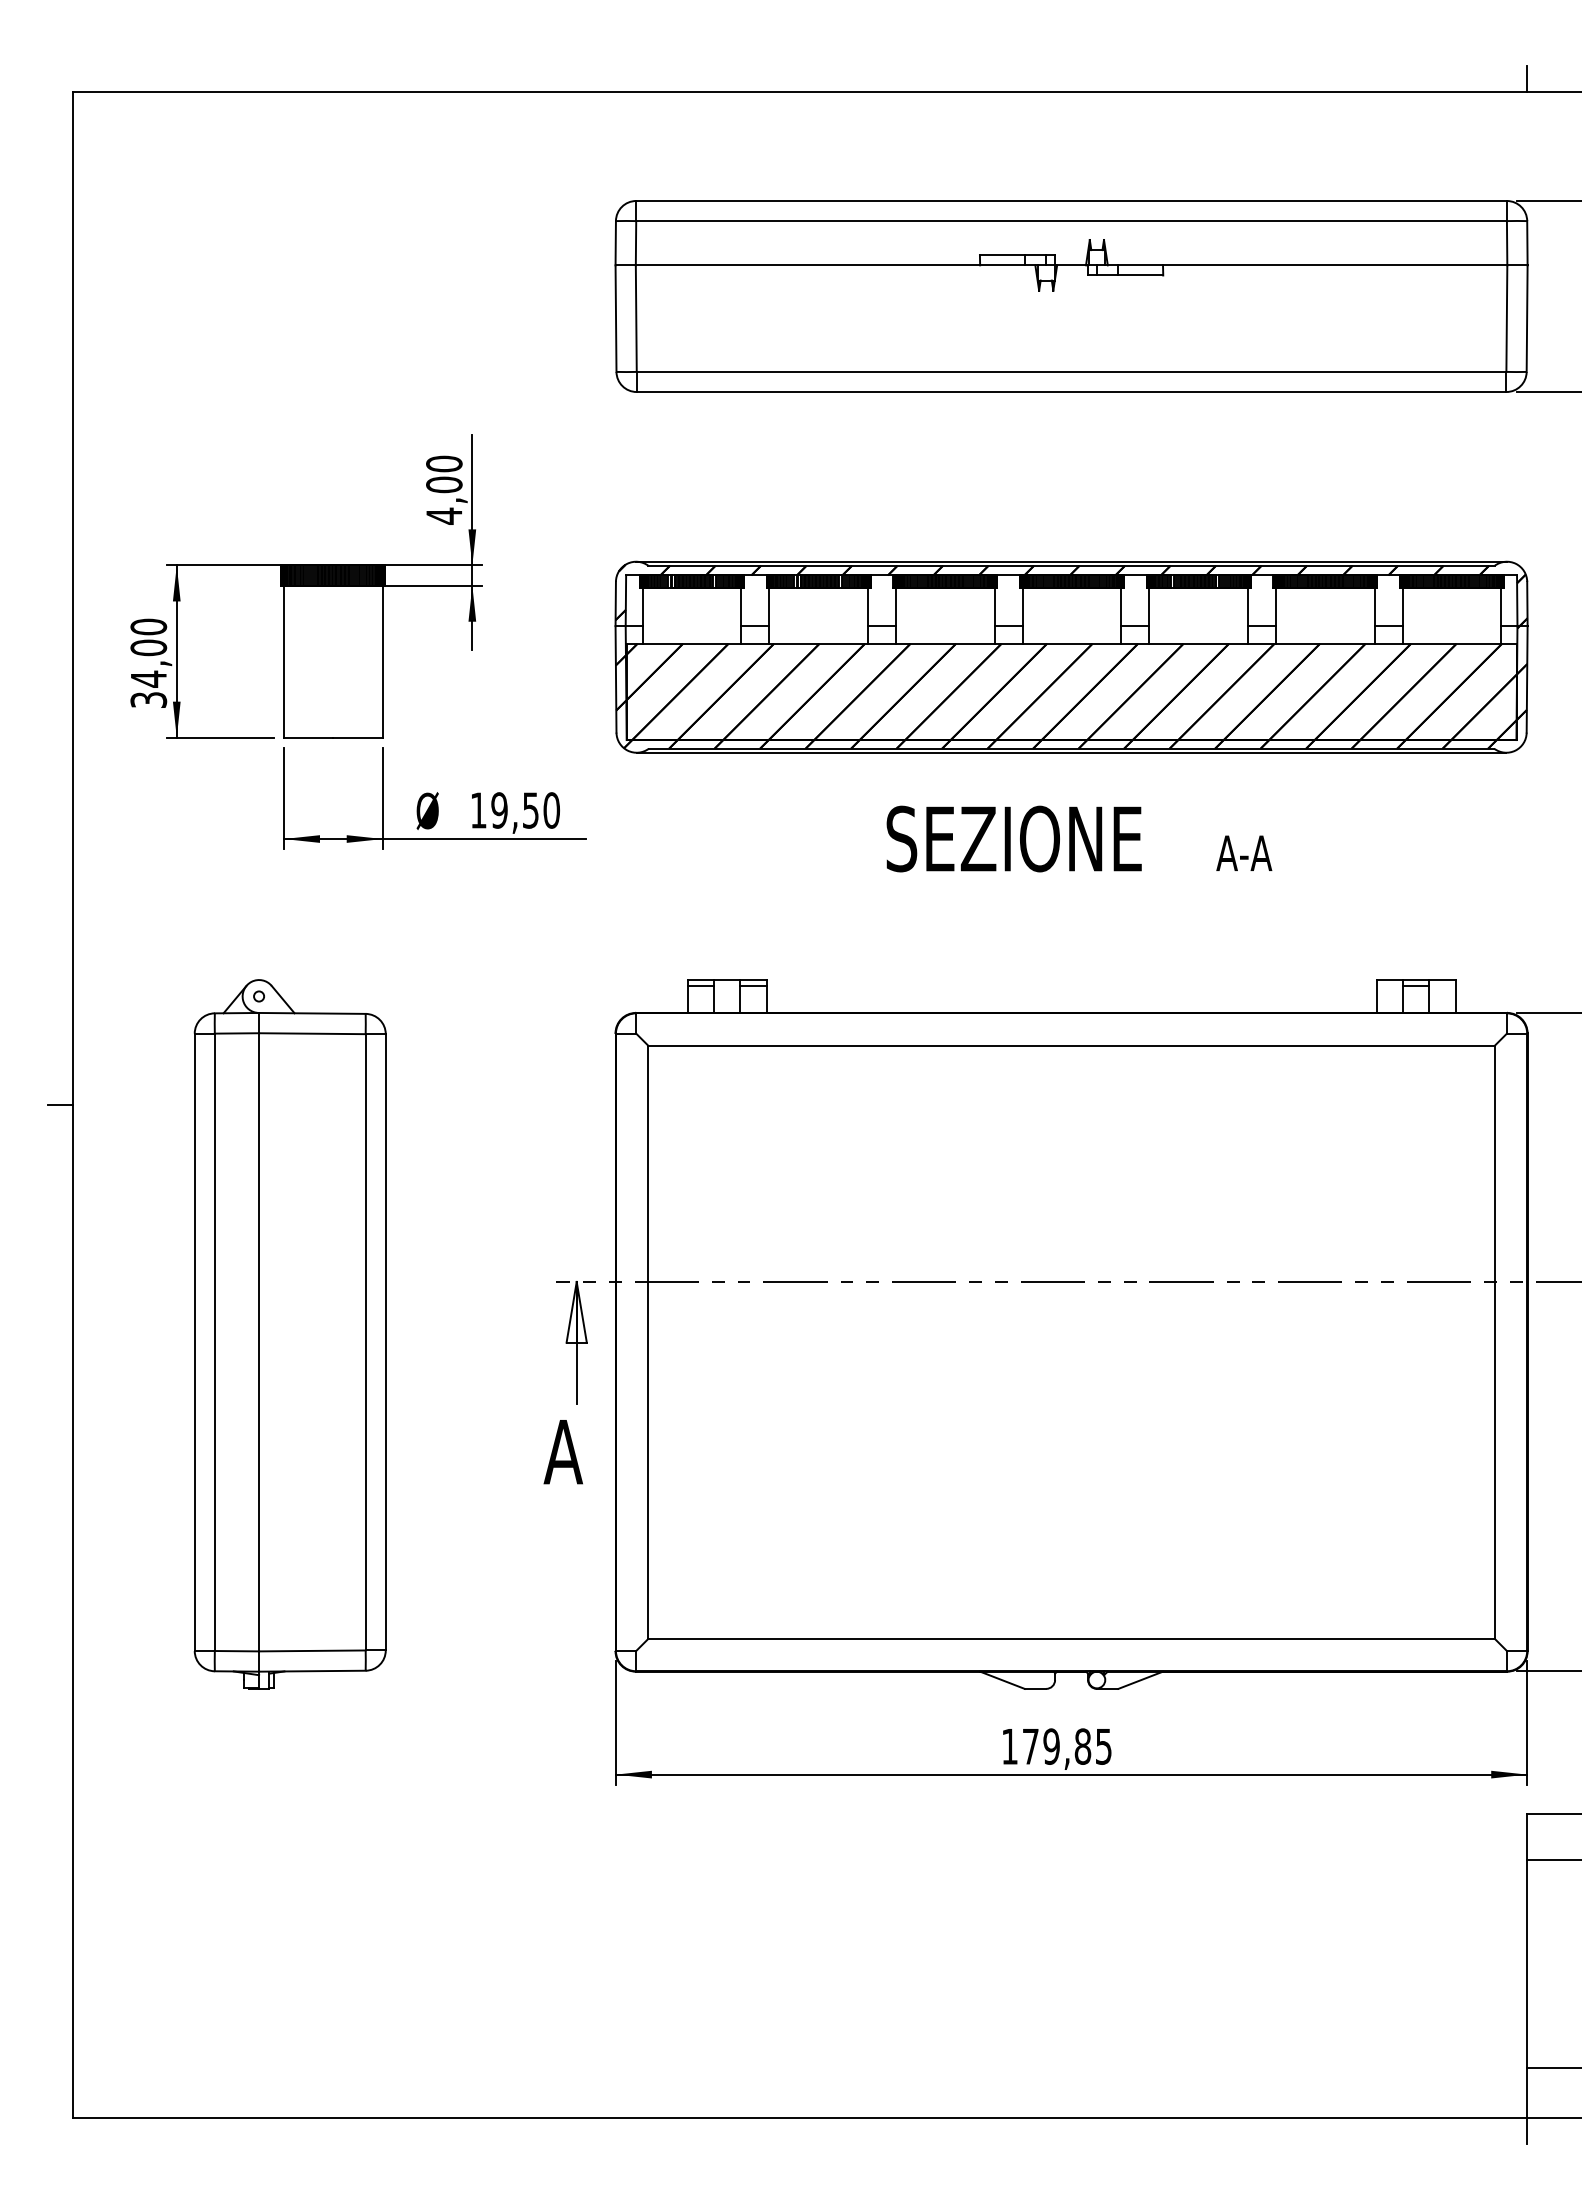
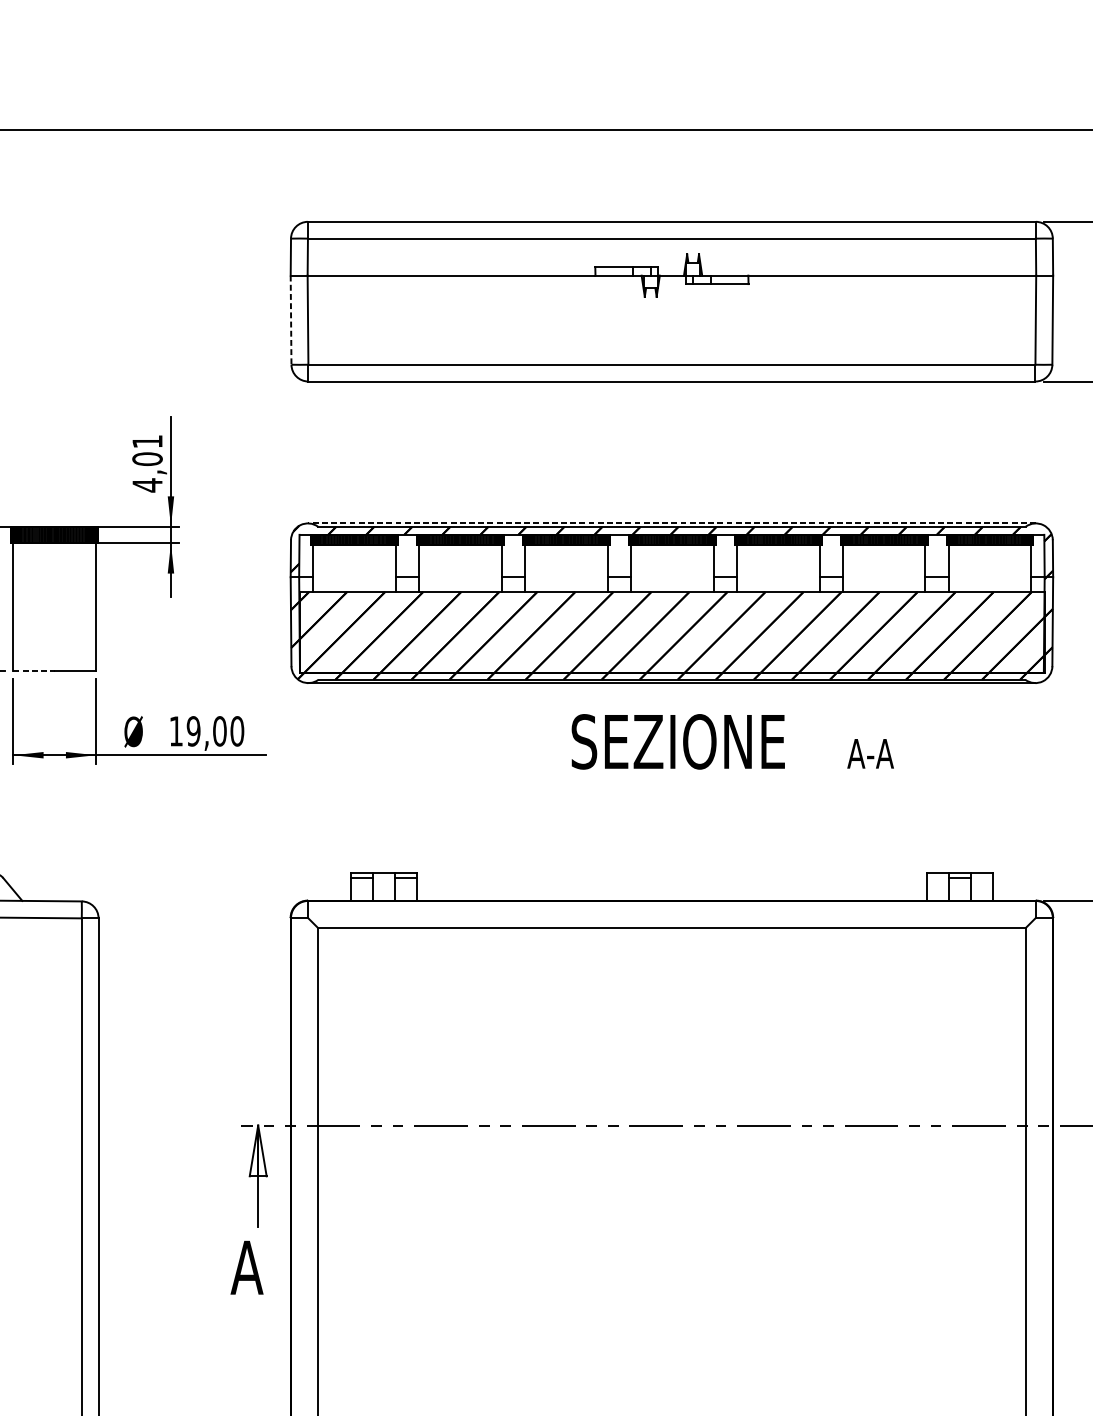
line: (1527, 78) -> (1053, 119), removed
line: (616, 319) -> (291, 320), solid -> dashed
text: (444, 463) -> (147, 441), 4,00 -> 4,01
line: (1071, 561) -> (671, 523), solid -> dashed
line: (308, 737) -> (33, 670), solid -> dashed
text: (530, 810) -> (219, 731), 19,50 -> 19,00
text: (1079, 838) -> (732, 741), moved

